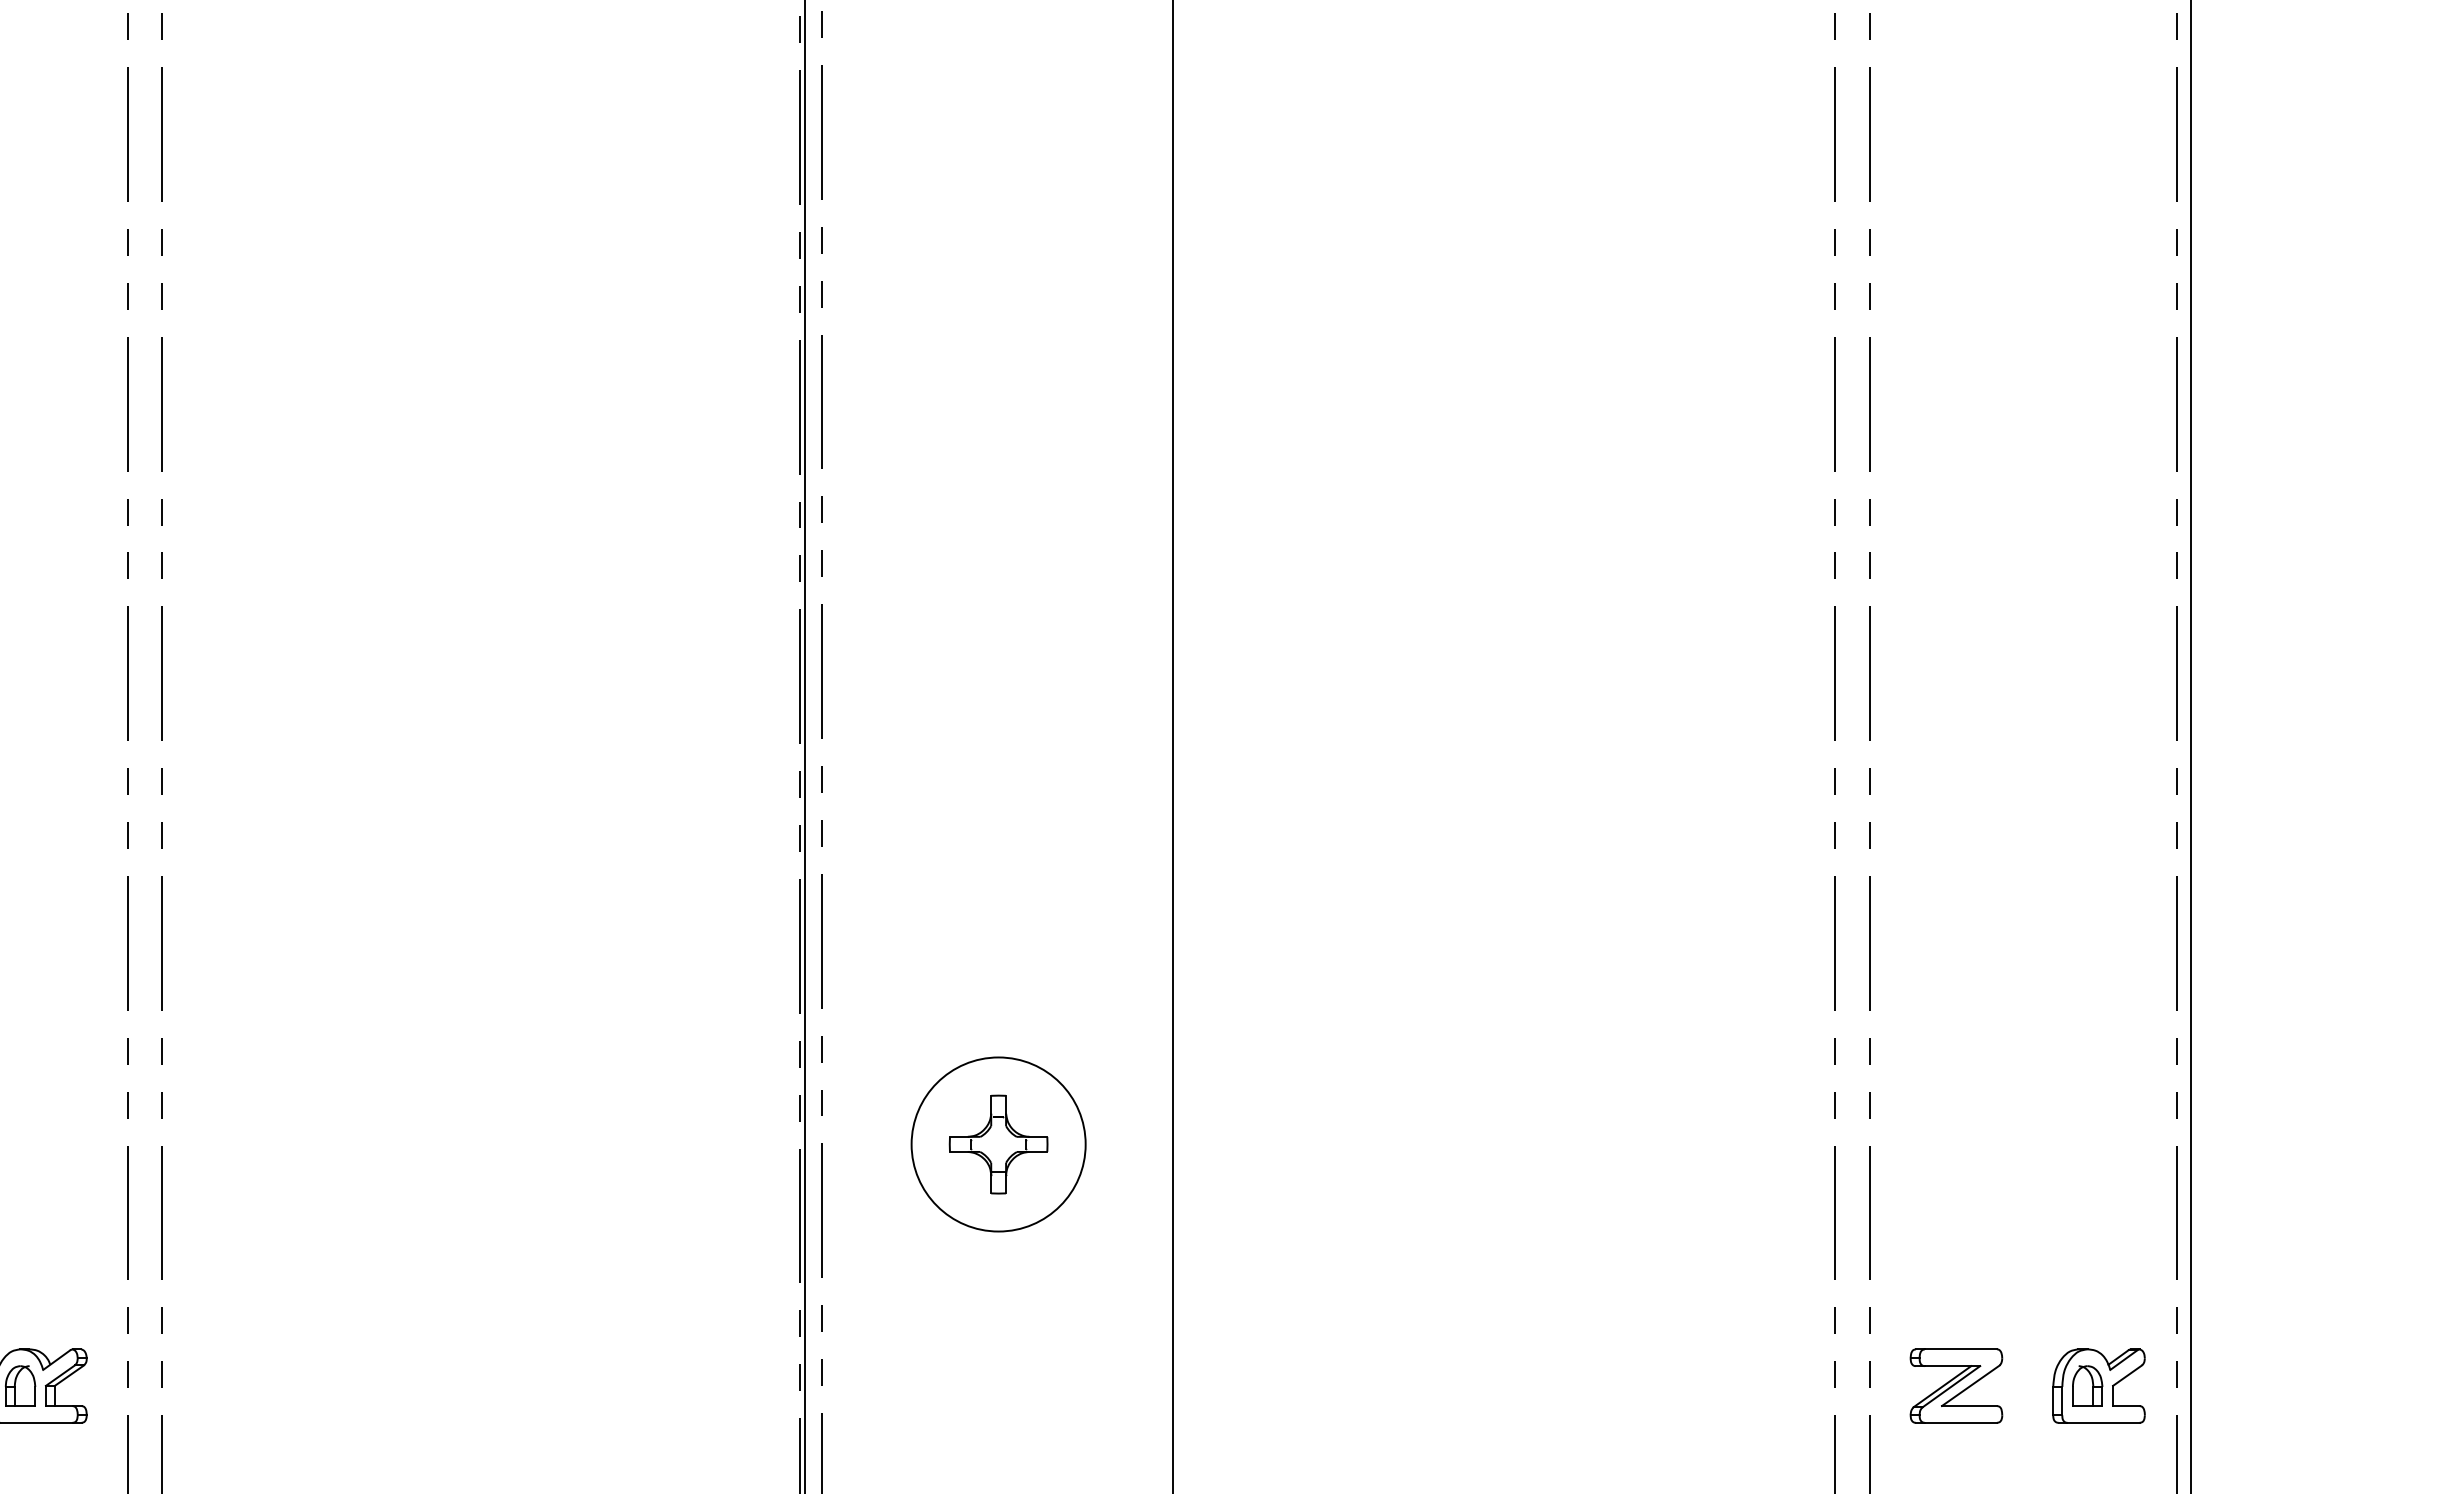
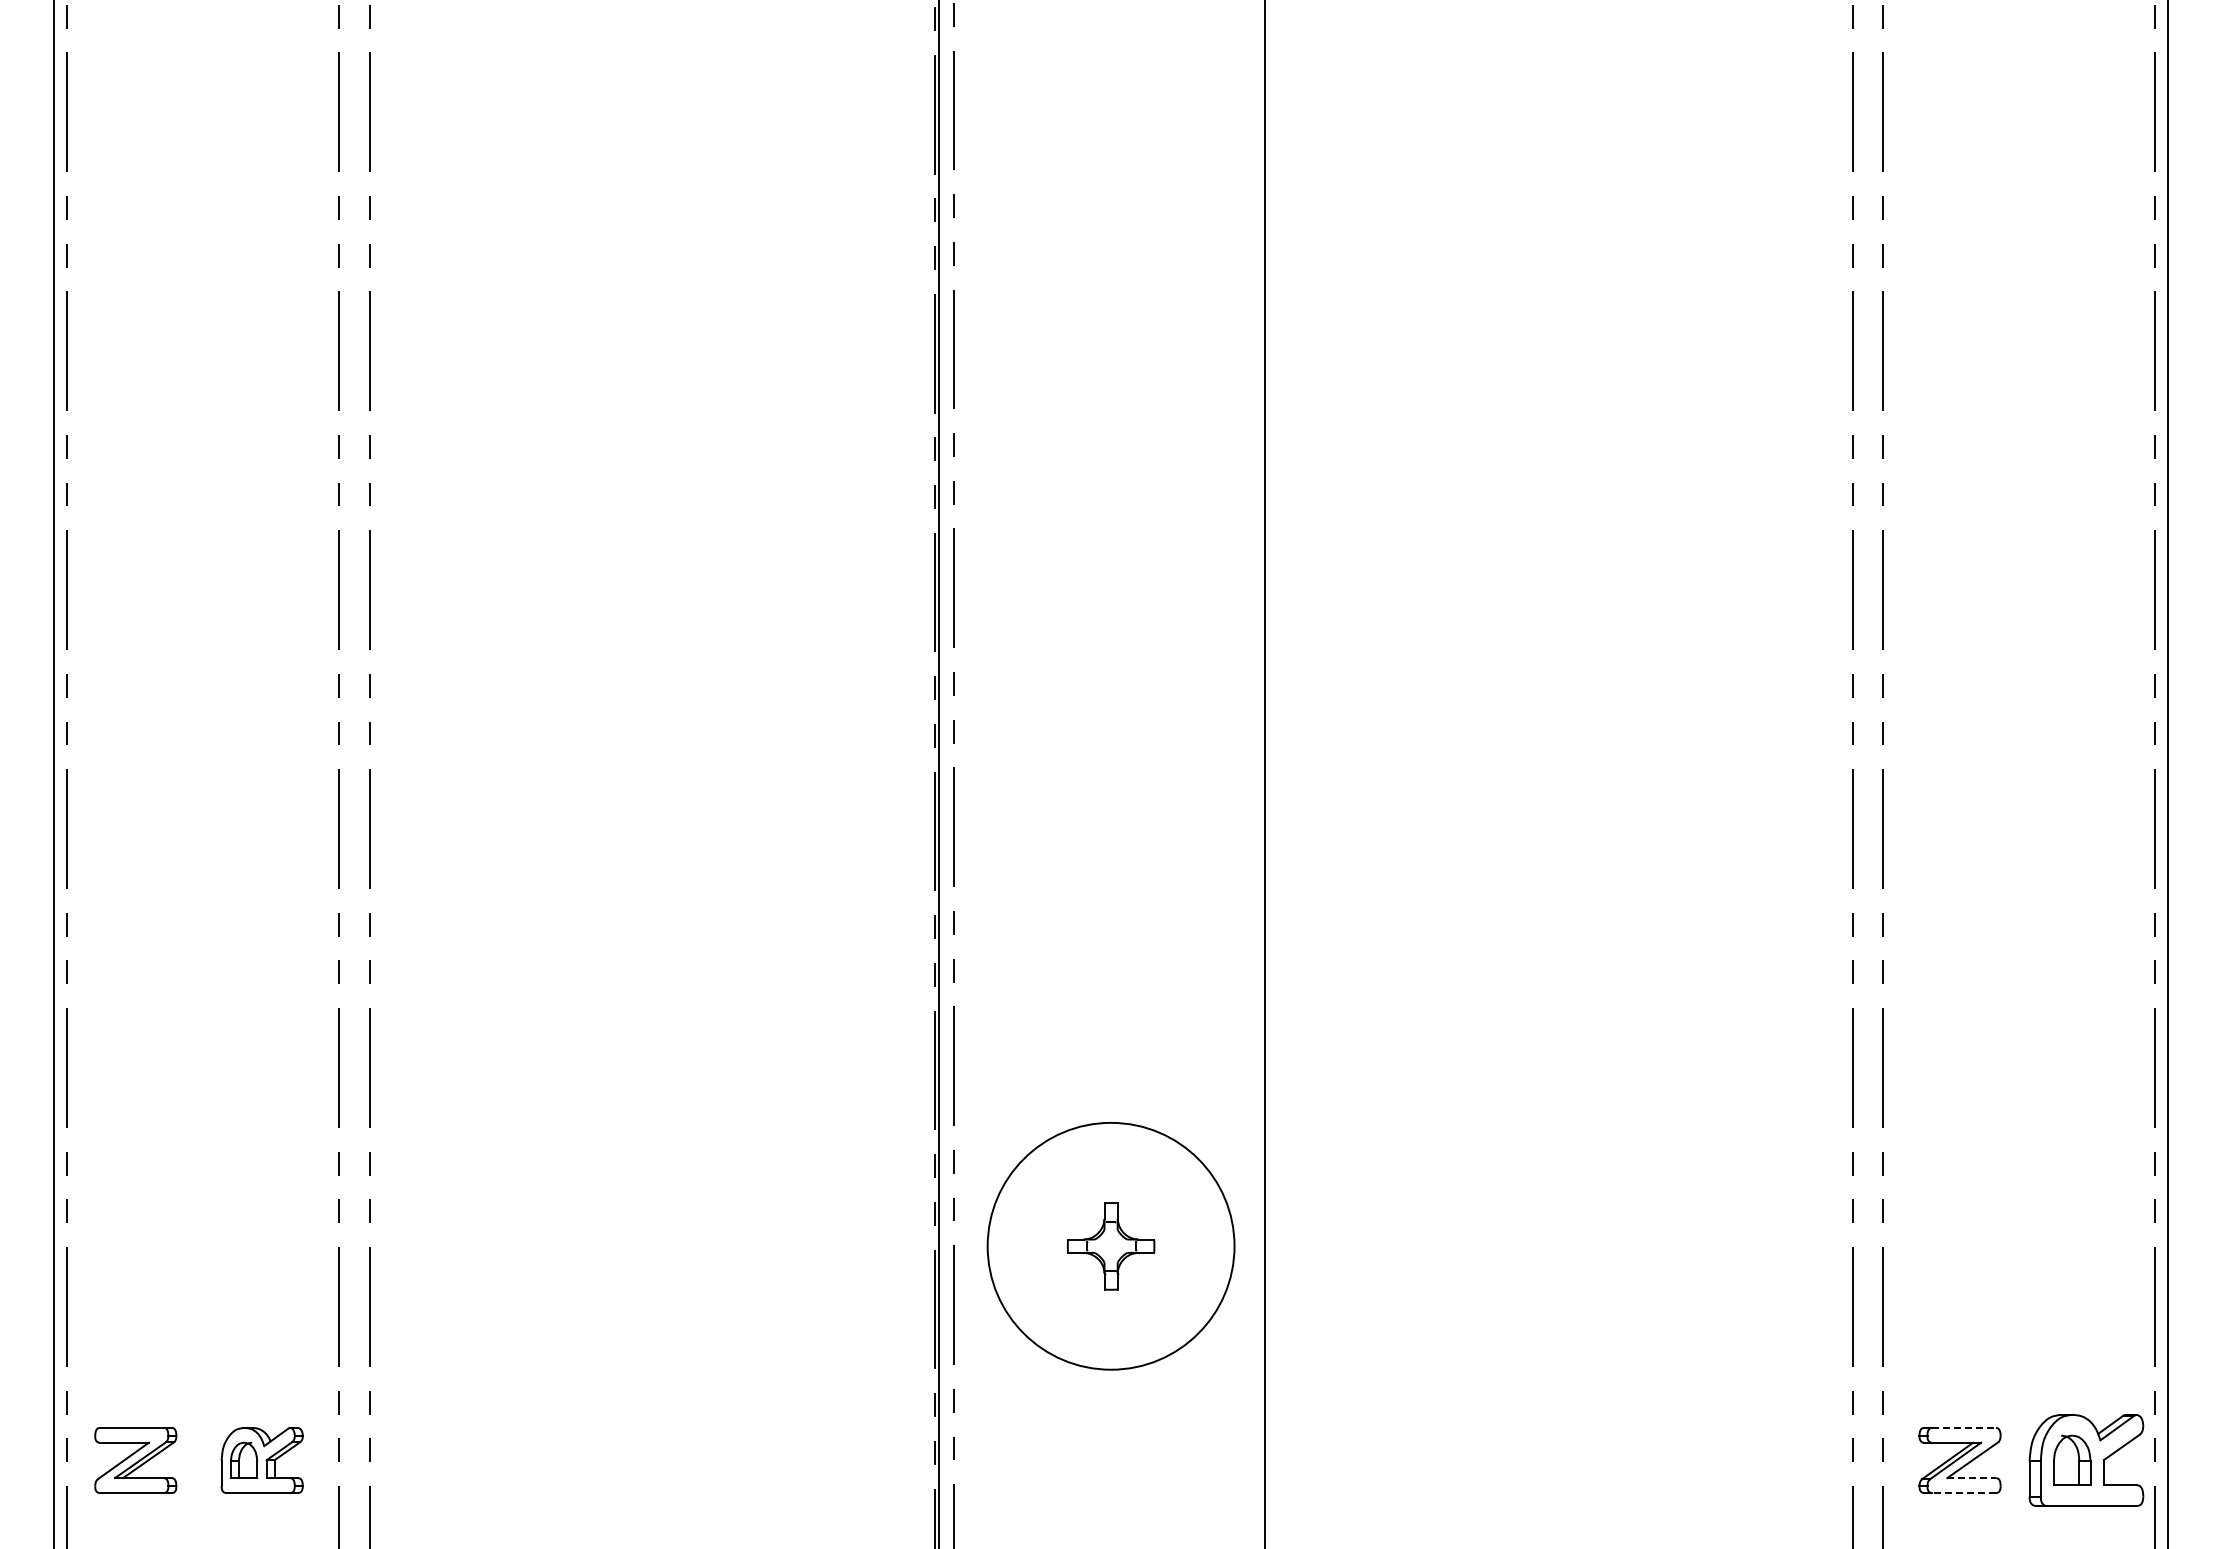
circle: (997, 1144) -> (1110, 1246), size x1.6
line: (1960, 1348) -> (1963, 1427), solid -> dashed
part: (2099, 1386) -> (2086, 1460), size x1.4
line: (1970, 1406) -> (1972, 1478), solid -> dashed
line: (1960, 1422) -> (1963, 1492), solid -> dashed

